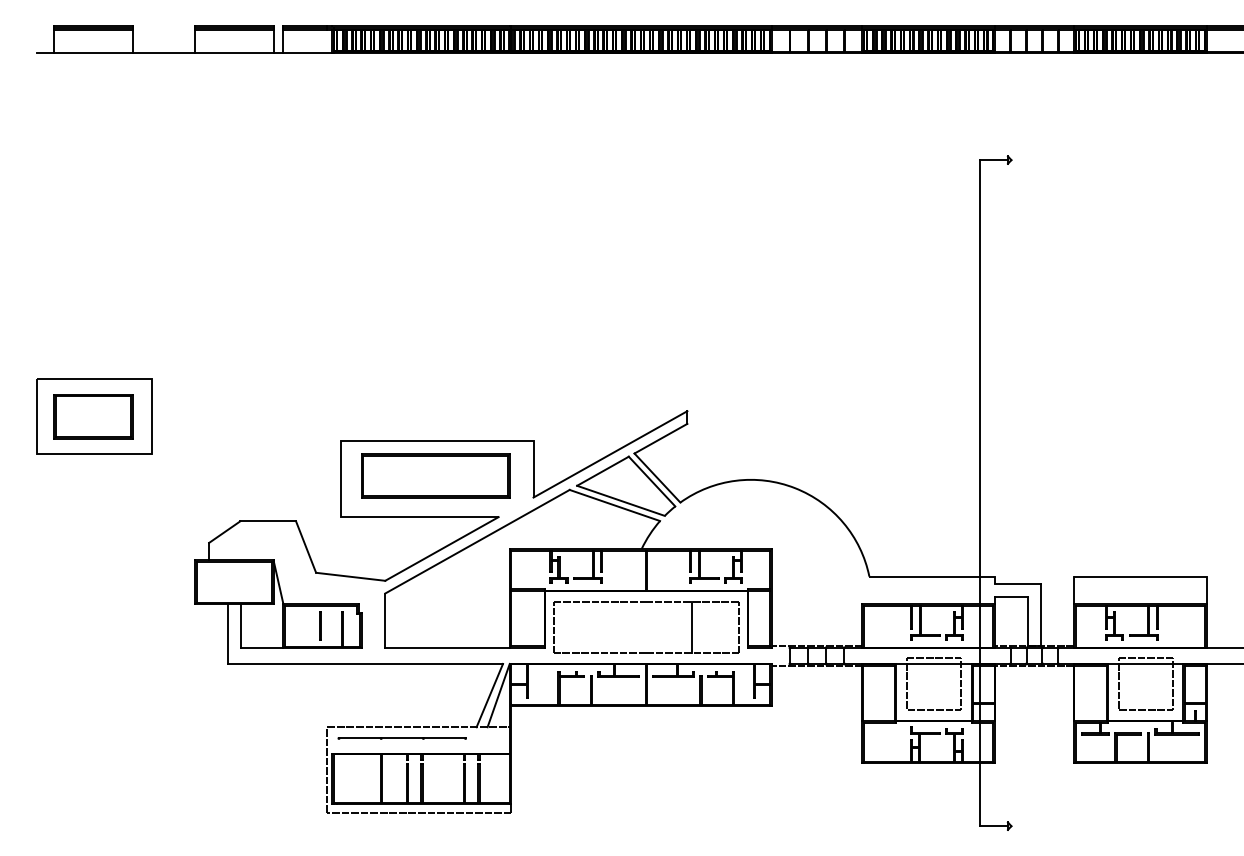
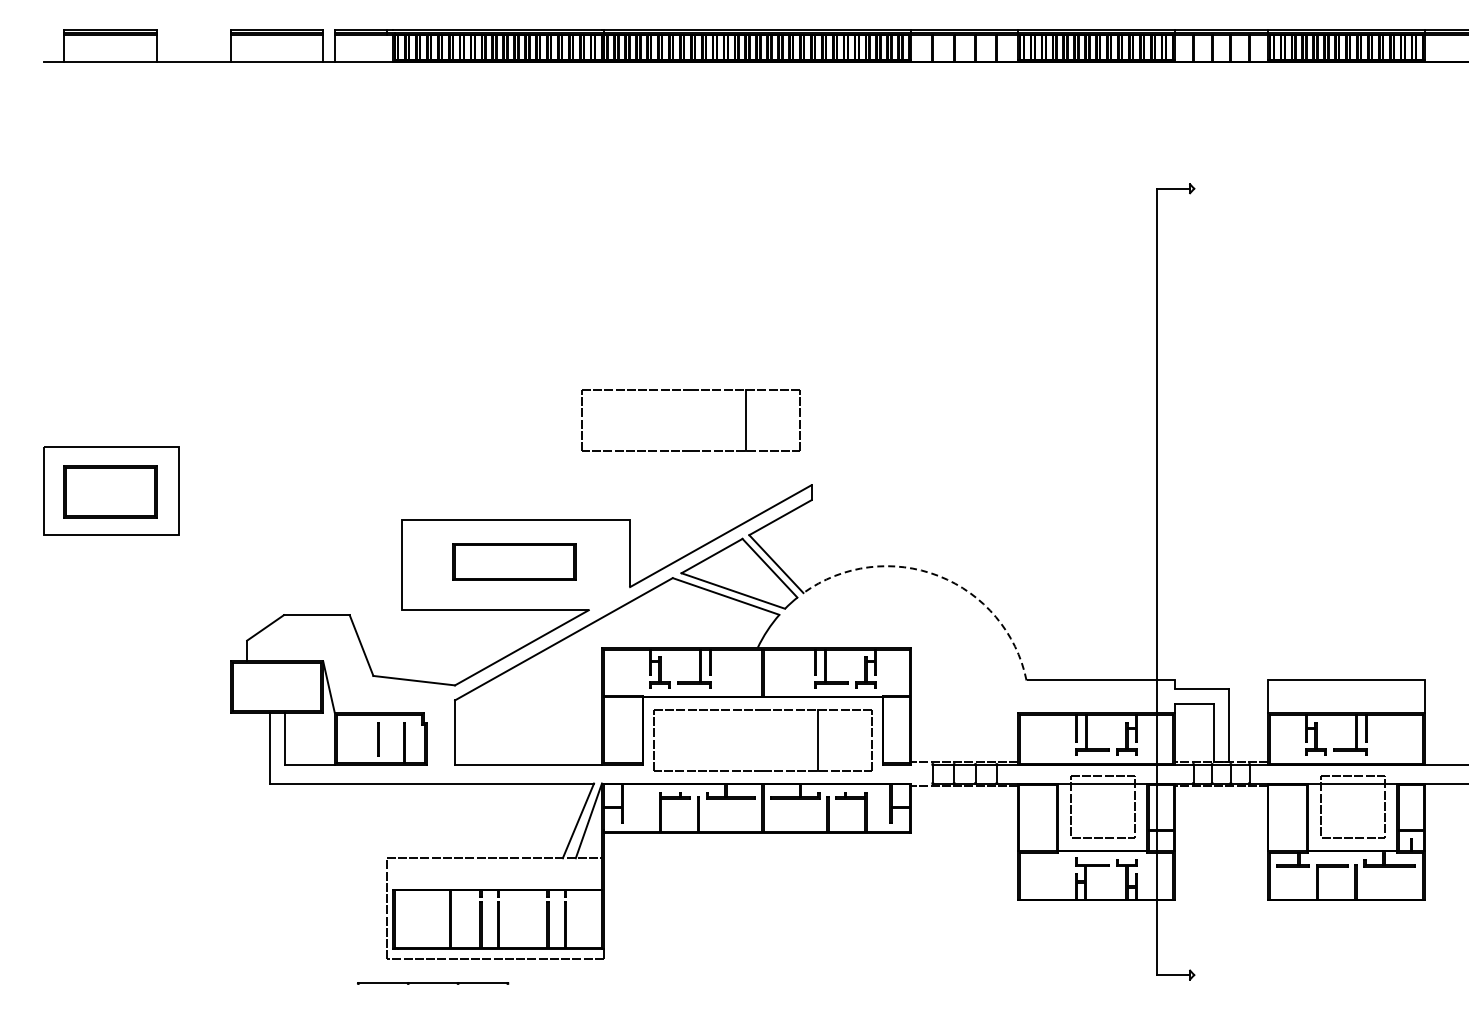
part: (584, 331) -> (690, 390), added
part: (435, 475) -> (514, 561), size x0.7
arc: (794, 488) -> (938, 576), solid -> dashed
line: (402, 738) -> (433, 983), moved

